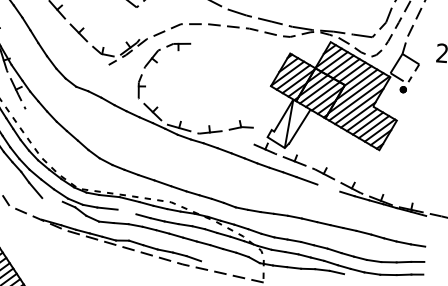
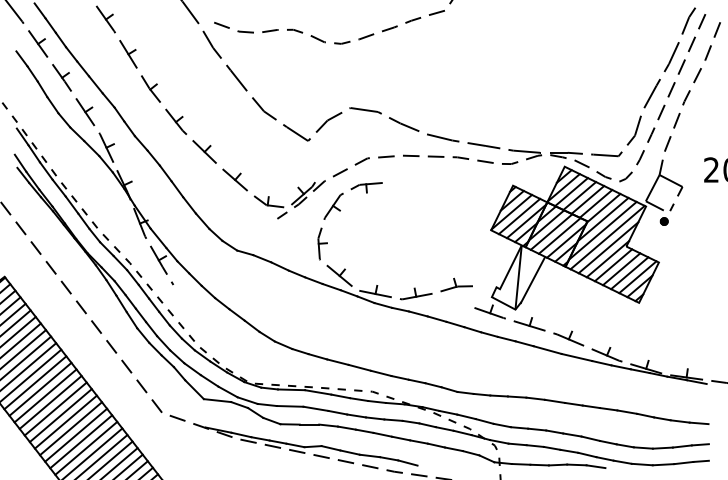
line: (328, 188) -> (576, 357), added
line: (52, 199) -> (217, 400), added
line: (126, 211) -> (315, 408), added

